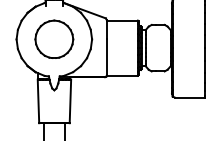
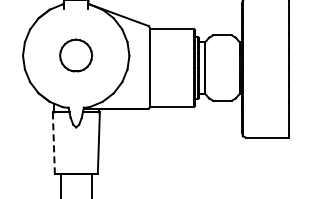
part: (53, 39) -> (75, 55), size x0.6
line: (38, 101) -> (53, 143), solid -> dashed

